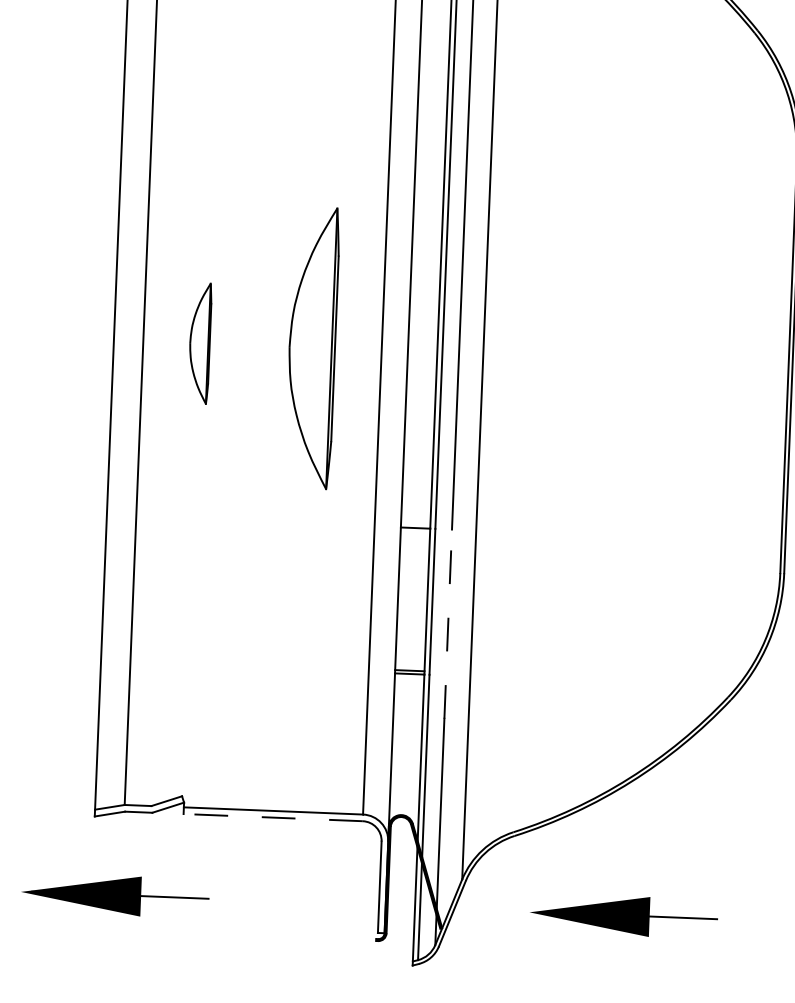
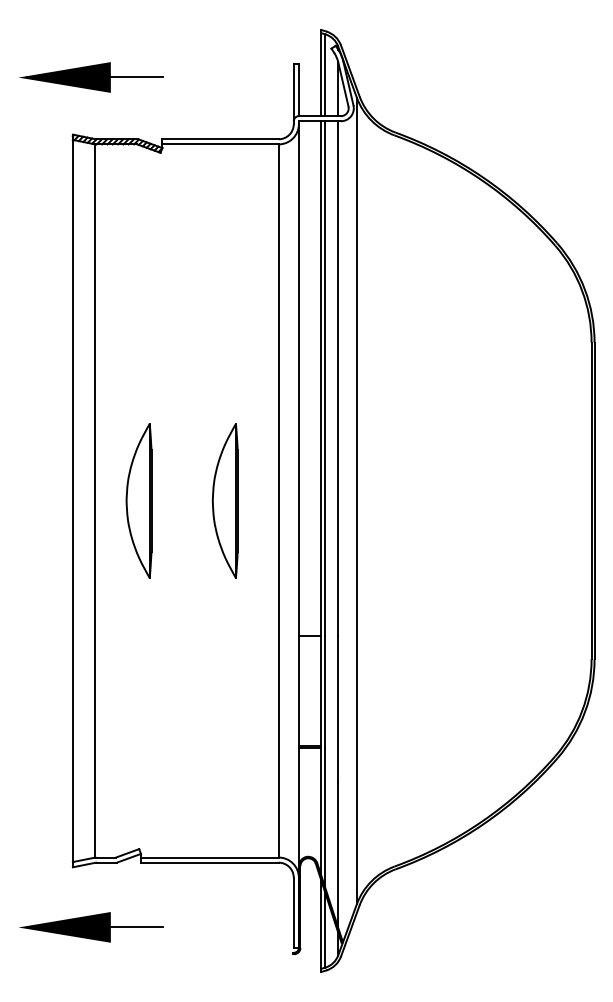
part: (199, 342) -> (138, 500), size x1.67
part: (311, 347) -> (224, 500), size x0.71
line: (448, 623) -> (338, 708), dashed -> solid
line: (272, 817) -> (209, 862), dashed -> solid
part: (624, 916) -> (482, 927), removed

